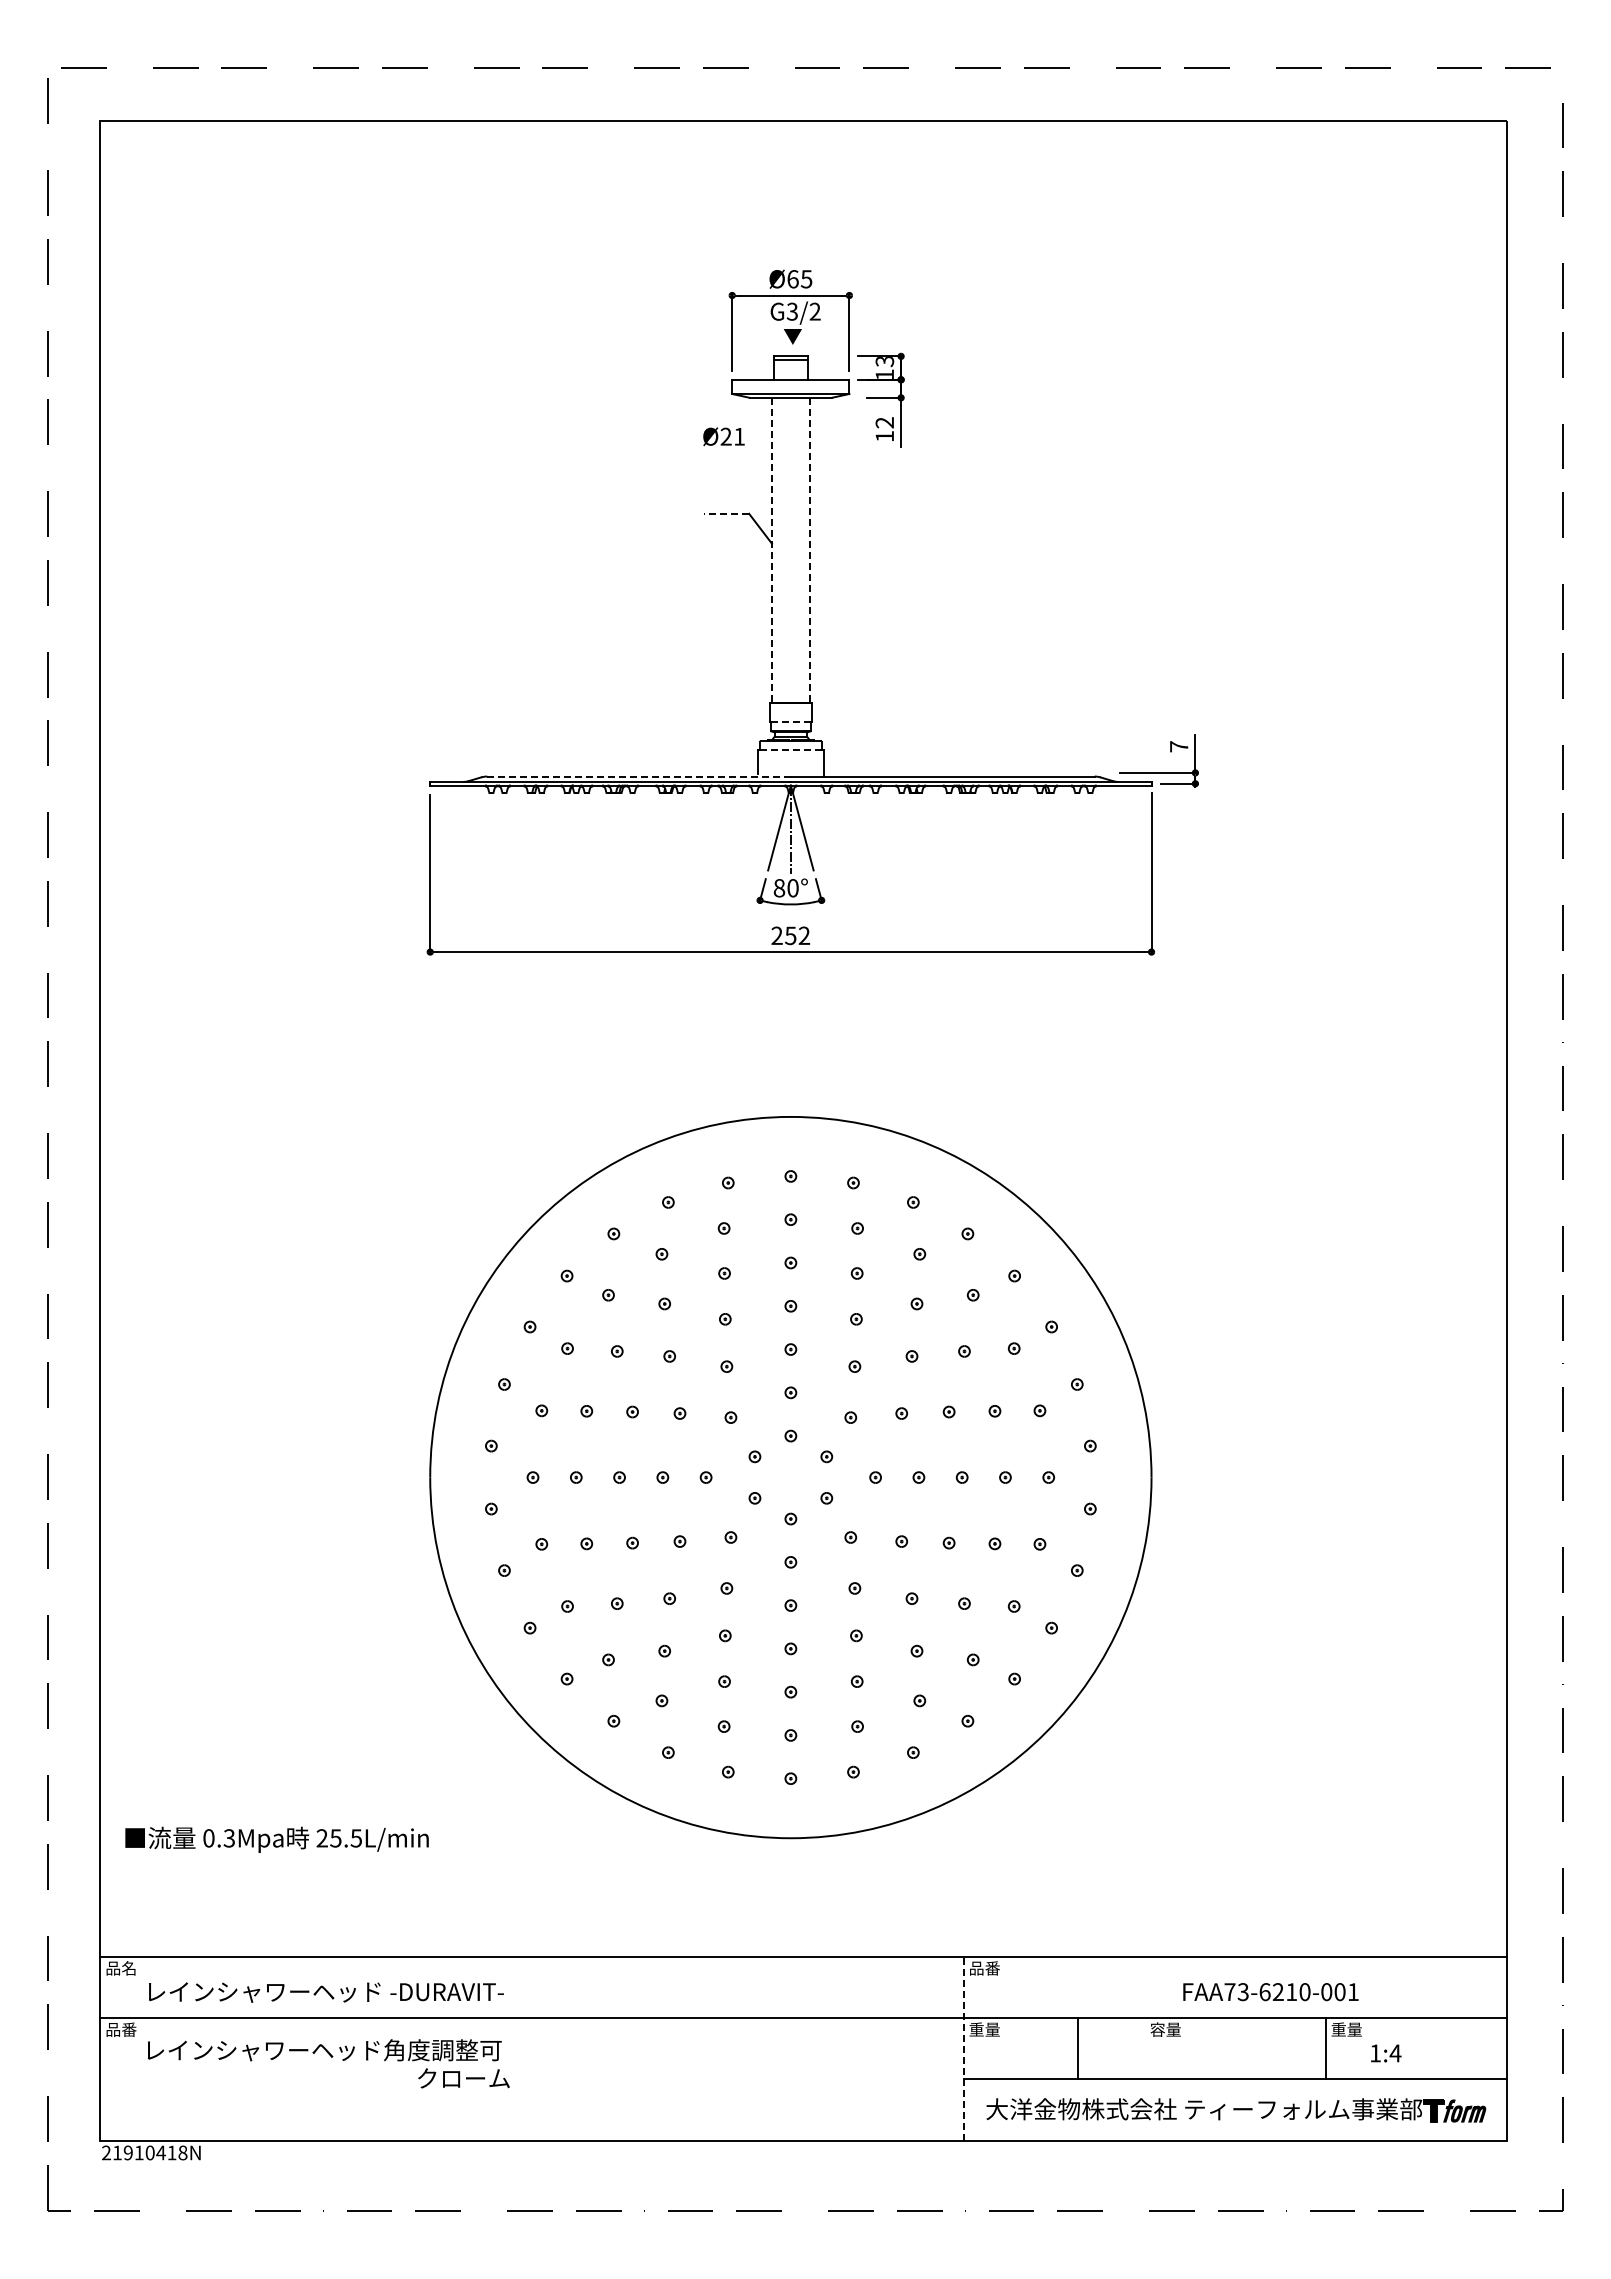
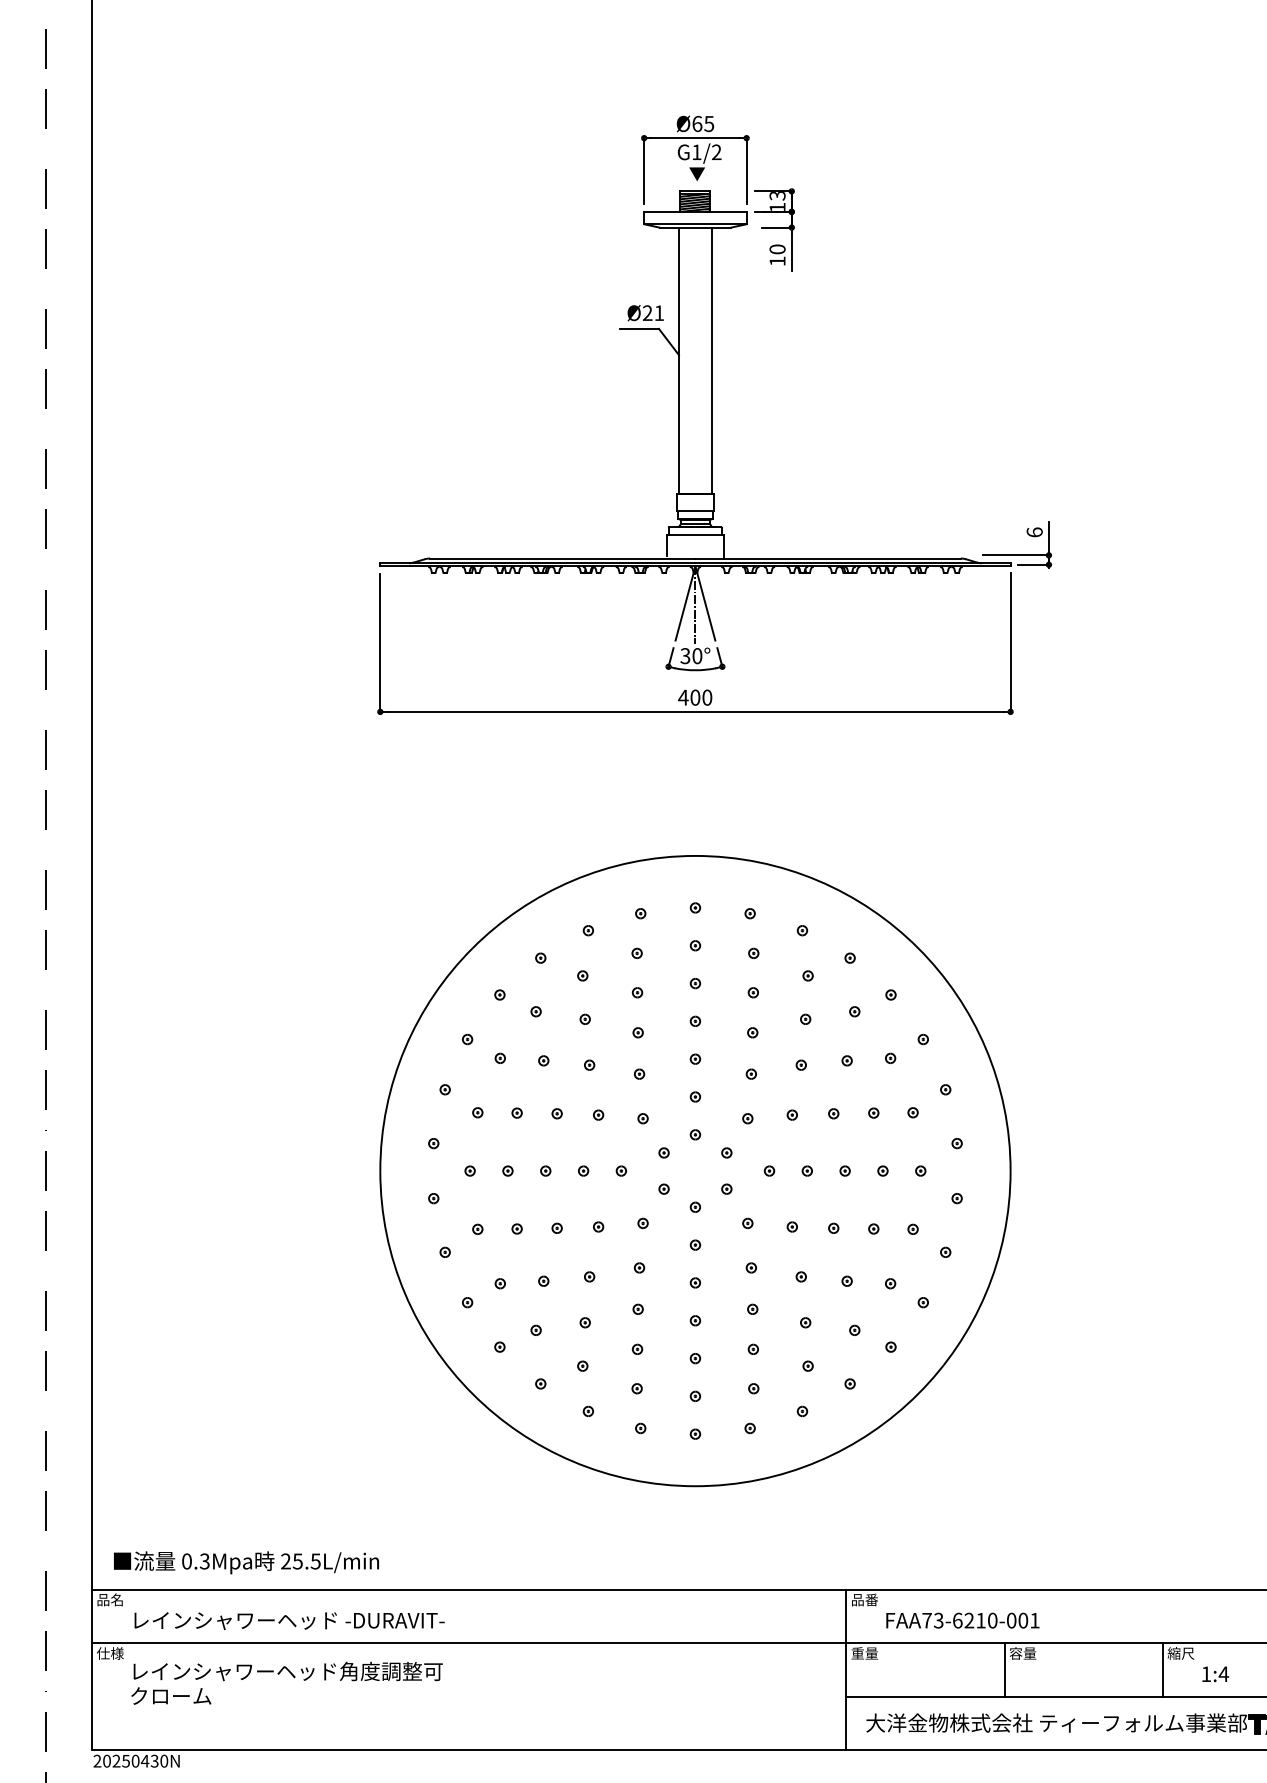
text: (791, 311) -> (696, 152), G3/2 -> G1/2
hatch: (790, 369) -> (695, 202), added
text: (884, 422) -> (777, 249), 12 -> 10
text: (723, 436) -> (645, 312), moved
line: (726, 513) -> (639, 328), dashed -> solid
line: (771, 550) -> (678, 360), dashed -> solid
line: (809, 550) -> (711, 360), dashed -> solid
line: (790, 722) -> (695, 511), dashed -> solid
text: (1178, 746) -> (1034, 532), 7 -> 6
line: (790, 750) -> (695, 535), dashed -> solid
line: (639, 776) -> (563, 558), dashed -> solid
text: (779, 888) -> (685, 656), 80° -> 30°
text: (790, 935) -> (695, 697), 252 -> 400
text: (276, 1839) -> (245, 1562), moved
text: (1270, 1992) -> (962, 1621), moved
text: (120, 2029) -> (109, 1653), 品番 -> 仕様
text: (1346, 2029) -> (1180, 1653), 重量 -> 縮尺
line: (963, 2048) -> (846, 1669), dashed -> solid
line: (1077, 2048) -> (1004, 1669), moved
text: (463, 2078) -> (170, 1696), moved
text: (150, 2152) -> (135, 1760), 21910418N -> 20250430N

